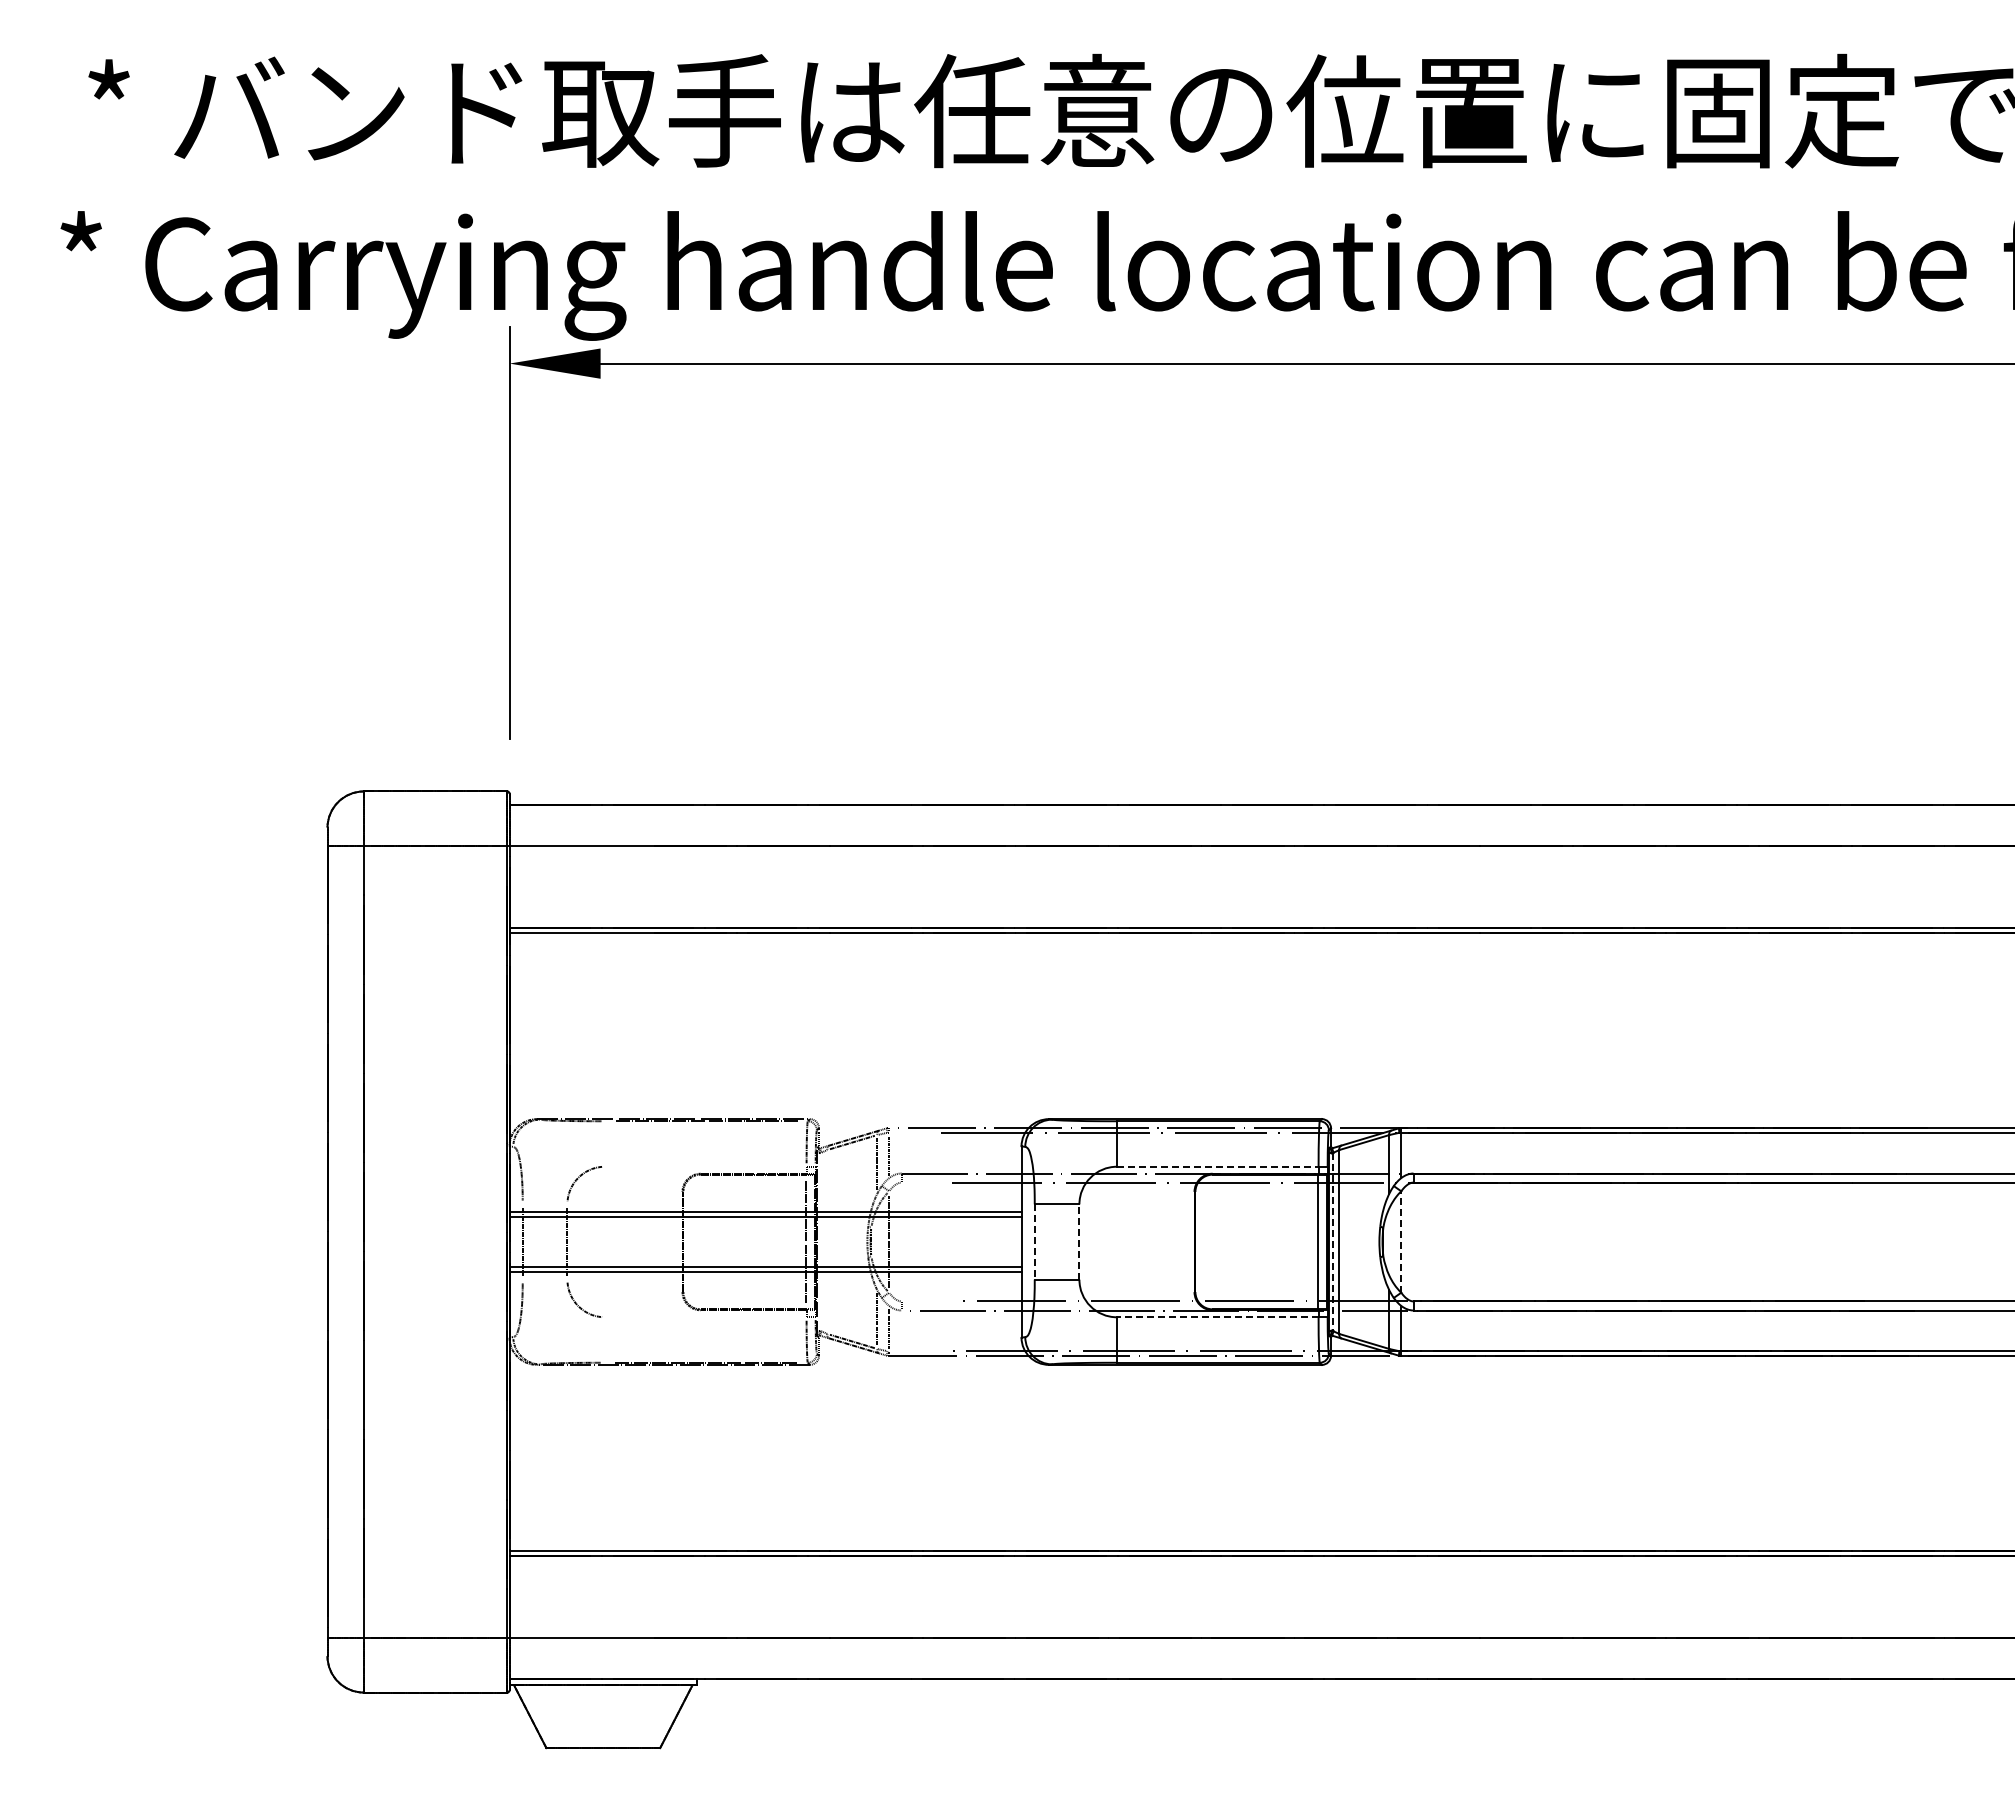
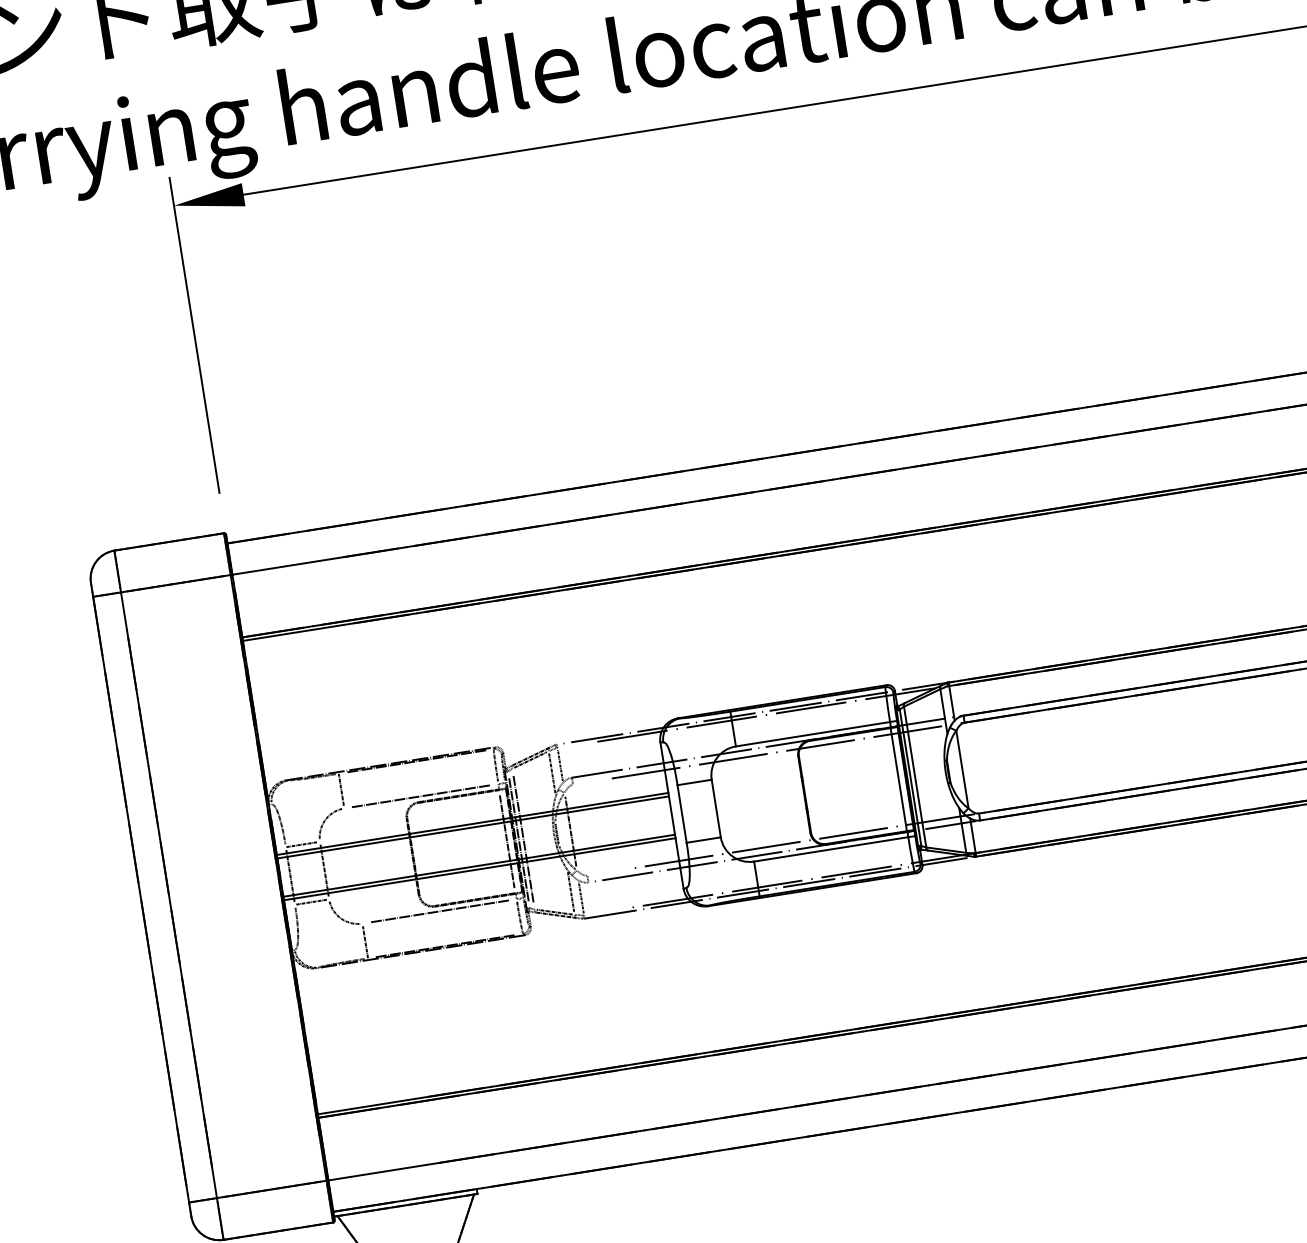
line: (605, 1142) -> (341, 789), added
line: (705, 1166) -> (421, 796), added
line: (1217, 1166) -> (812, 734), dashed -> solid
line: (543, 1204) -> (301, 844), added
line: (821, 1241) -> (518, 839), added
line: (827, 1241) -> (523, 838), added
line: (1034, 1242) -> (681, 814), dashed -> solid
line: (1079, 1242) -> (716, 808), dashed -> solid
line: (1333, 1242) -> (910, 778), dashed -> solid
line: (1401, 1242) -> (962, 769), dashed -> solid
line: (543, 1279) -> (310, 902), added
line: (705, 1317) -> (439, 911), added
line: (1217, 1317) -> (831, 849), dashed -> solid
line: (605, 1341) -> (365, 942), added

